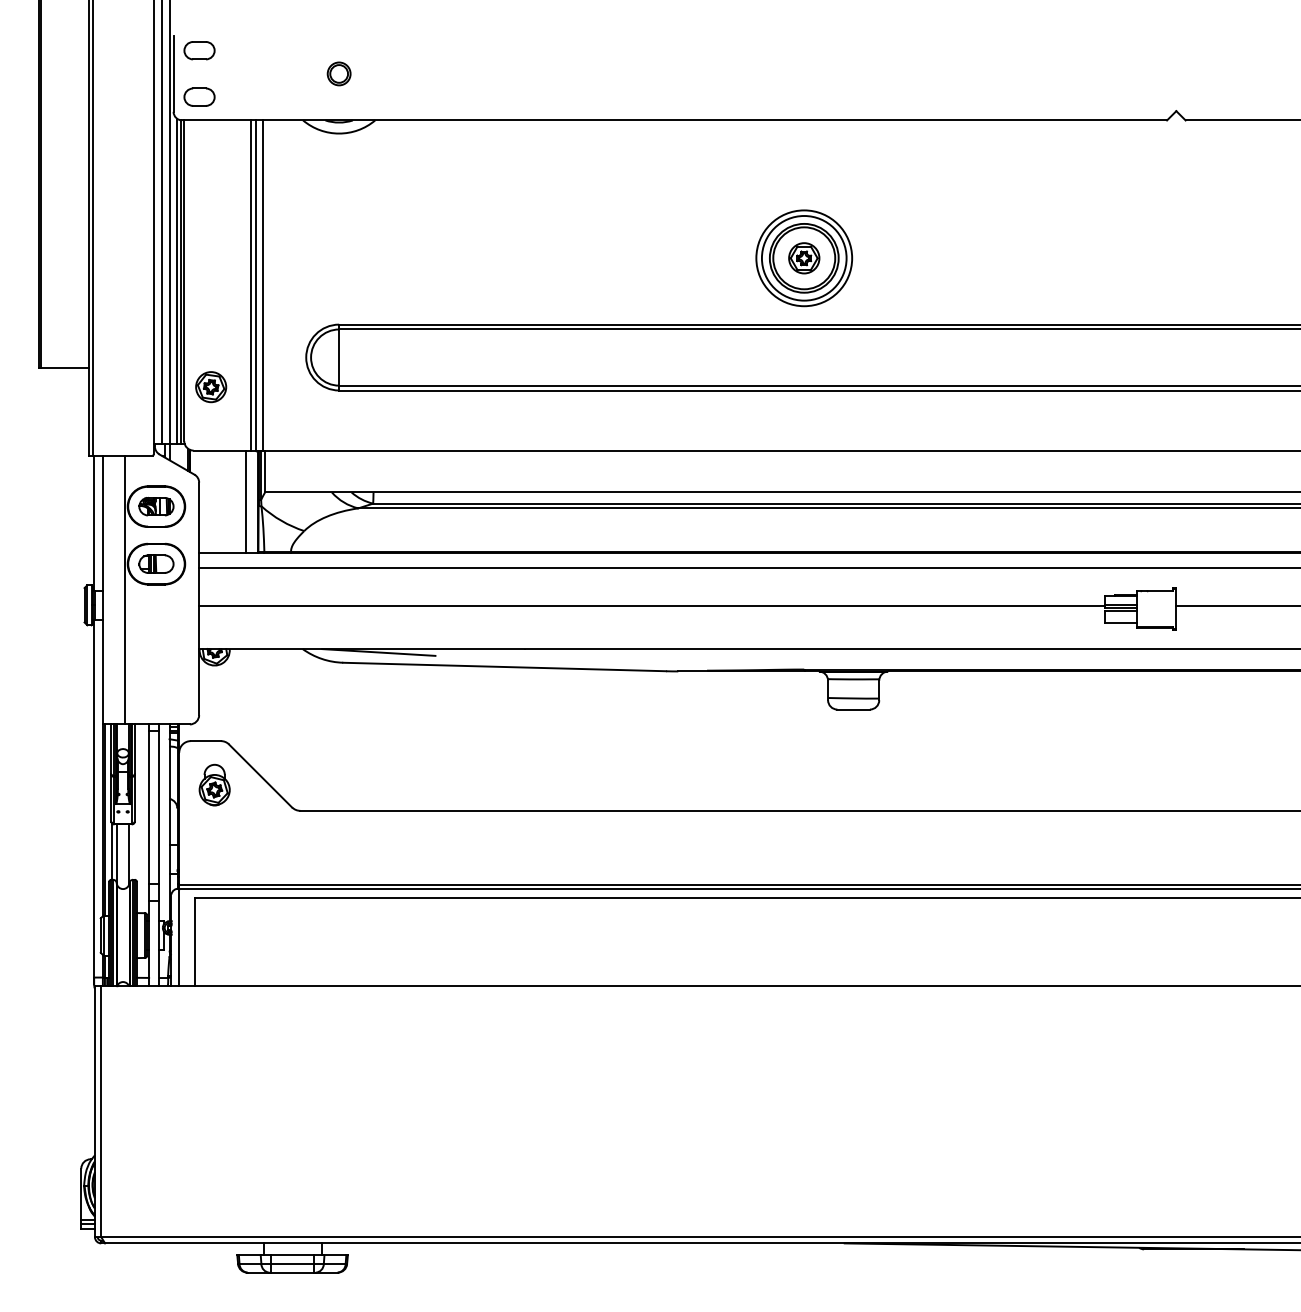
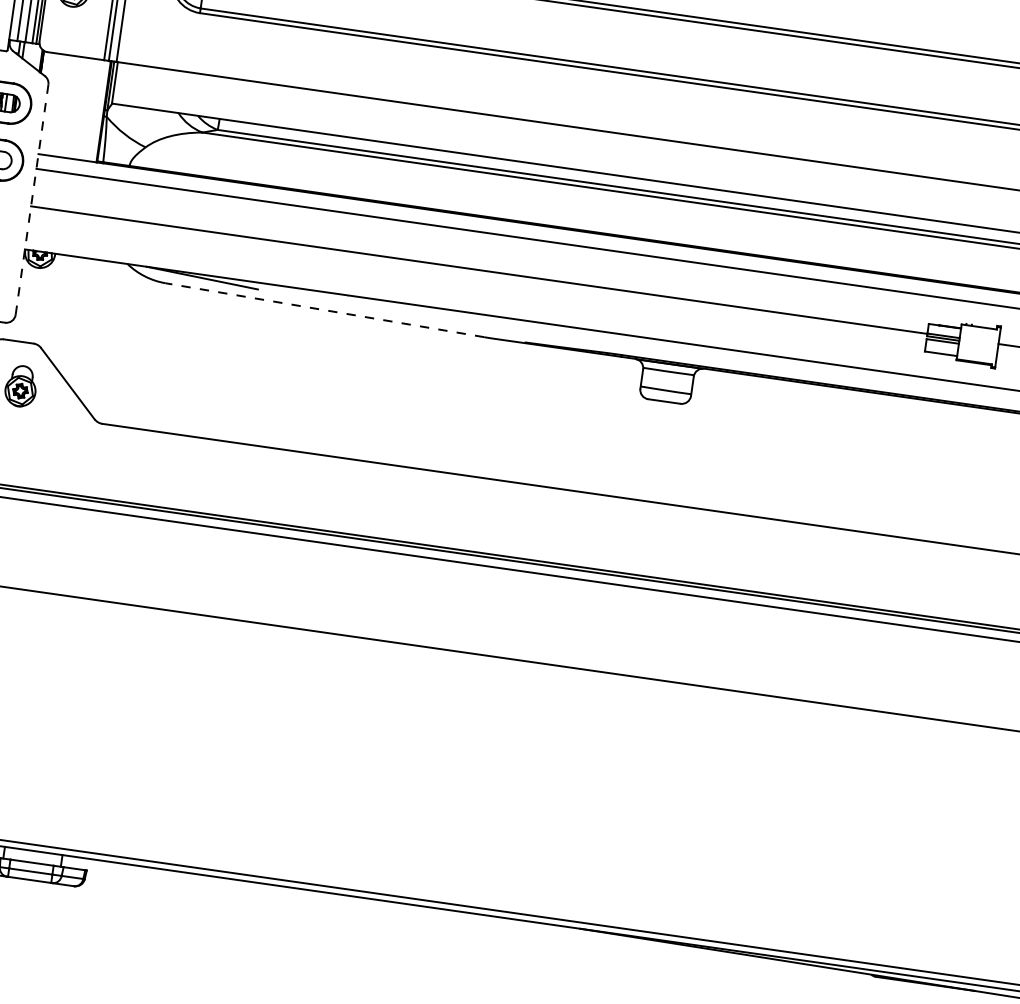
line: (245, 501) -> (91, 109), removed
line: (199, 598) -> (32, 199), solid -> dashed
line: (504, 667) -> (324, 310), solid -> dashed

